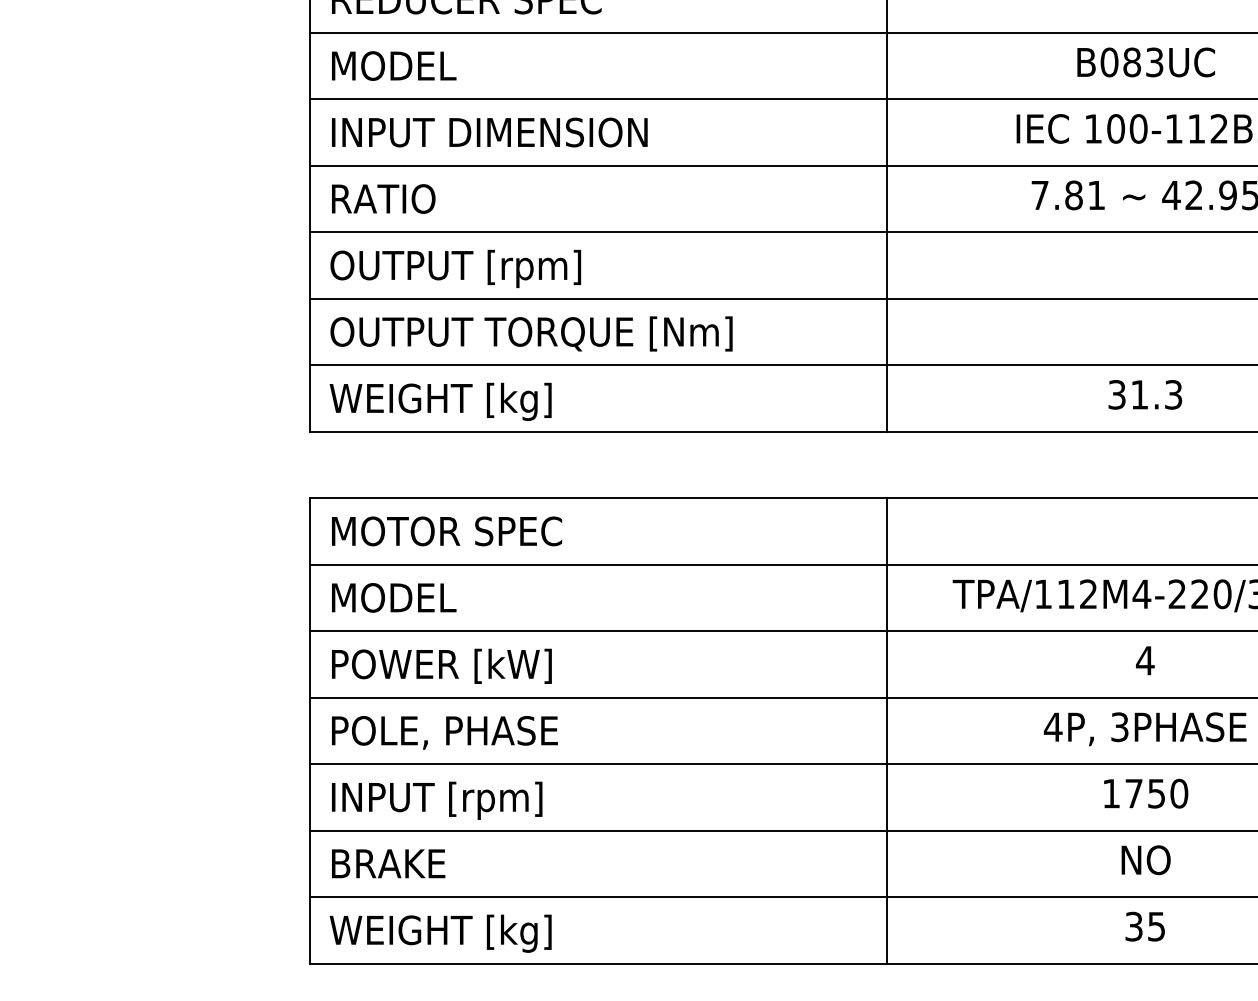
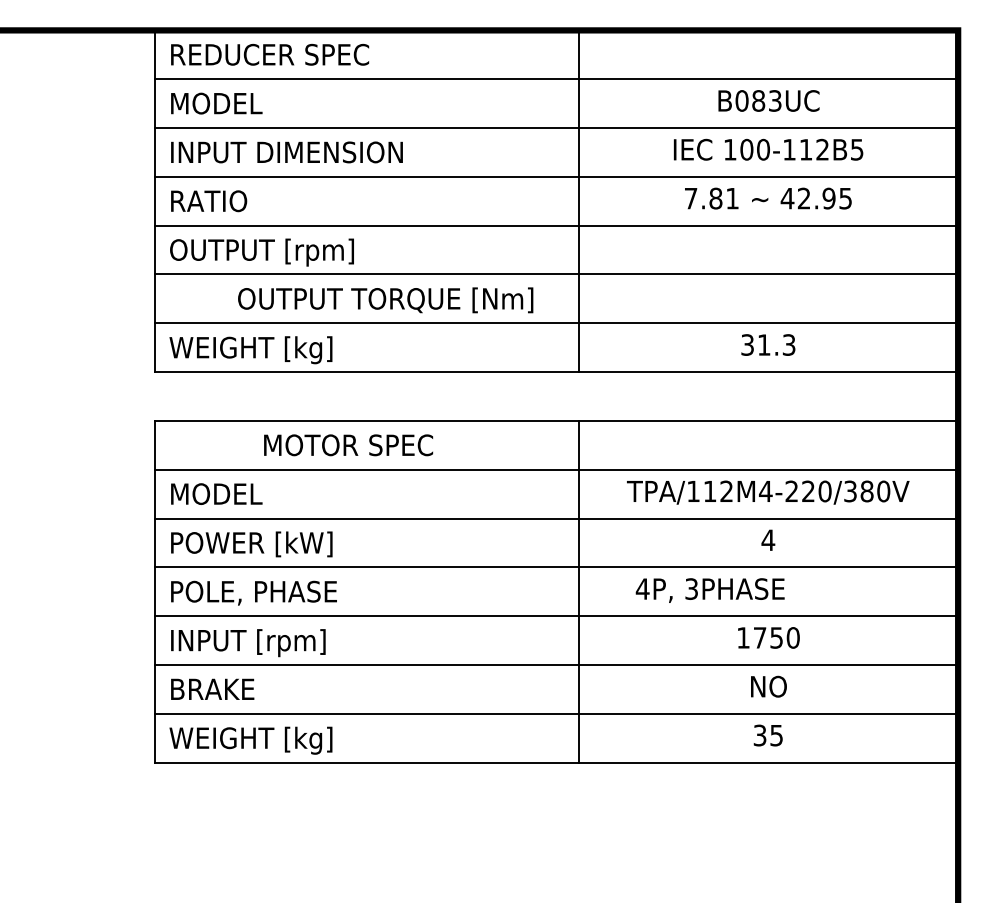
text: (531, 334) -> (385, 300), moved
text: (446, 531) -> (348, 445), moved
text: (1144, 729) -> (709, 590), moved

